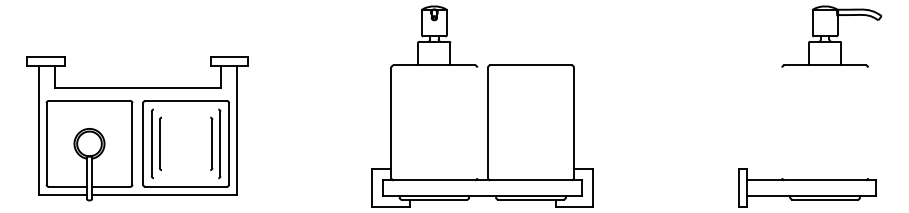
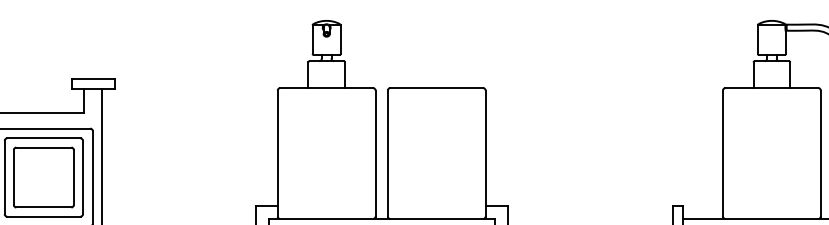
line: (185, 109) -> (43, 138), added
line: (185, 117) -> (43, 147), added
line: (477, 122) -> (375, 153), added
line: (782, 122) -> (723, 153), added
line: (868, 122) -> (821, 153), added
line: (185, 170) -> (43, 207), added
line: (185, 178) -> (43, 216), added

